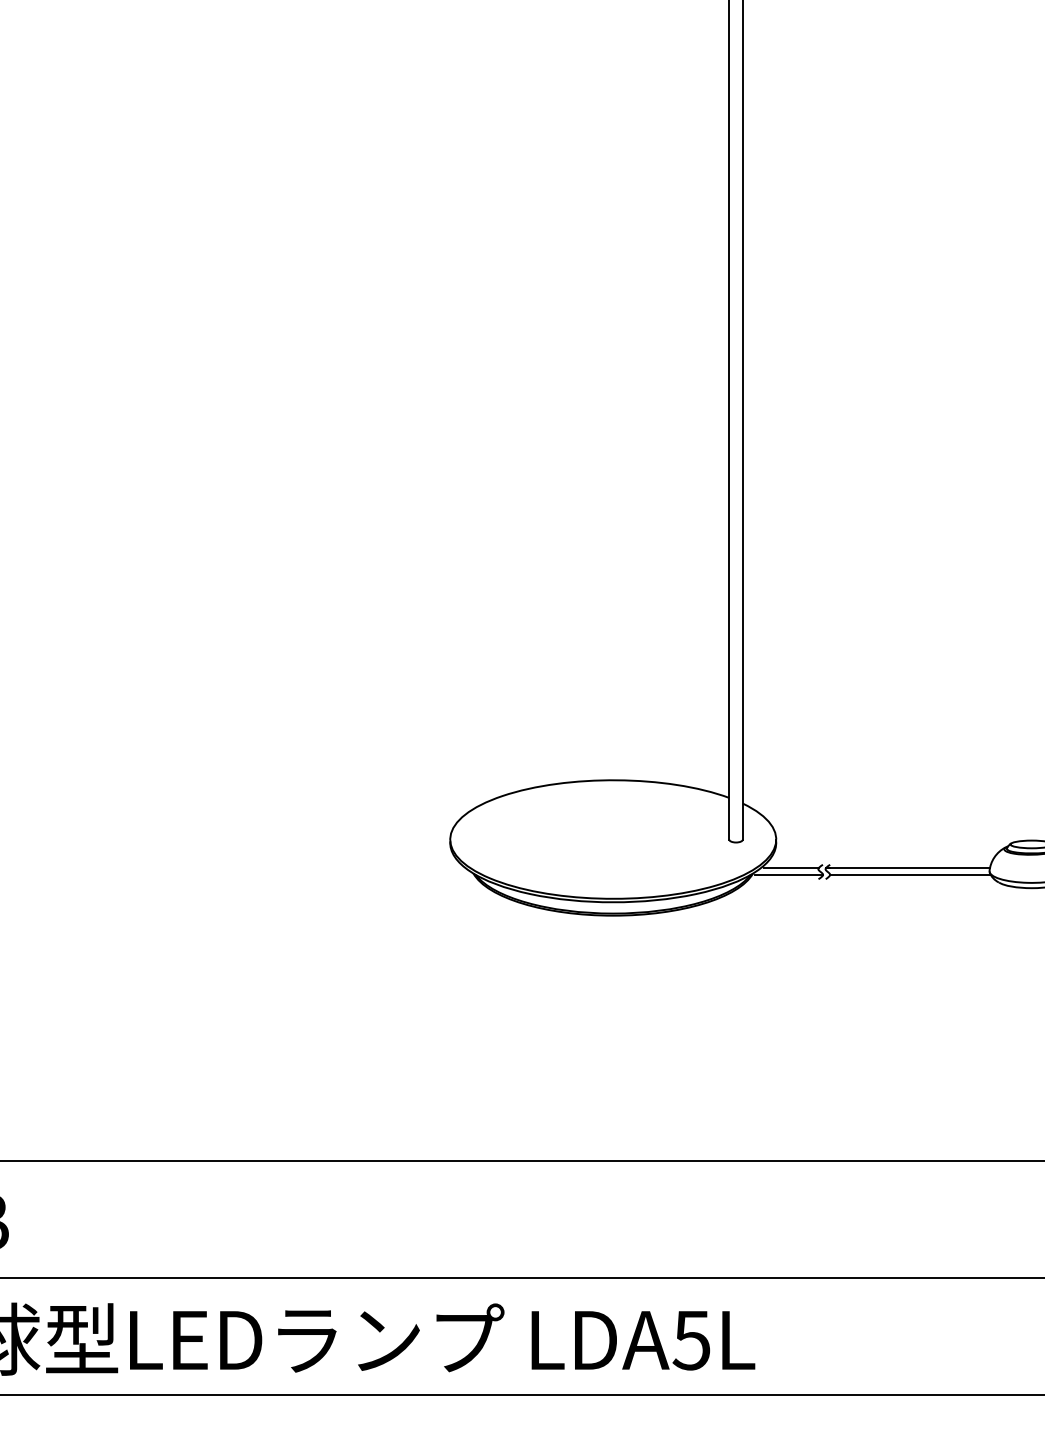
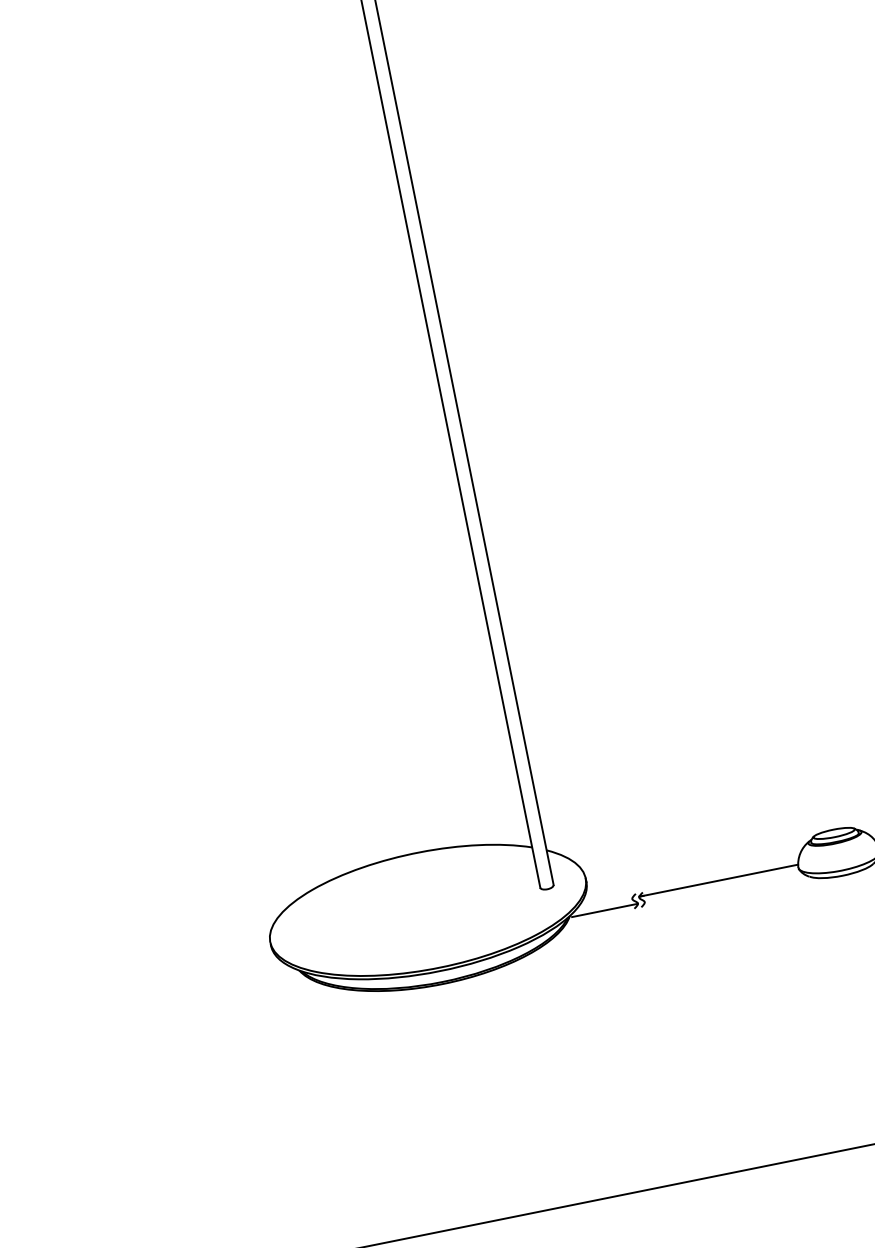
line: (790, 868) -> (605, 903), removed
line: (910, 875) -> (722, 887), removed

